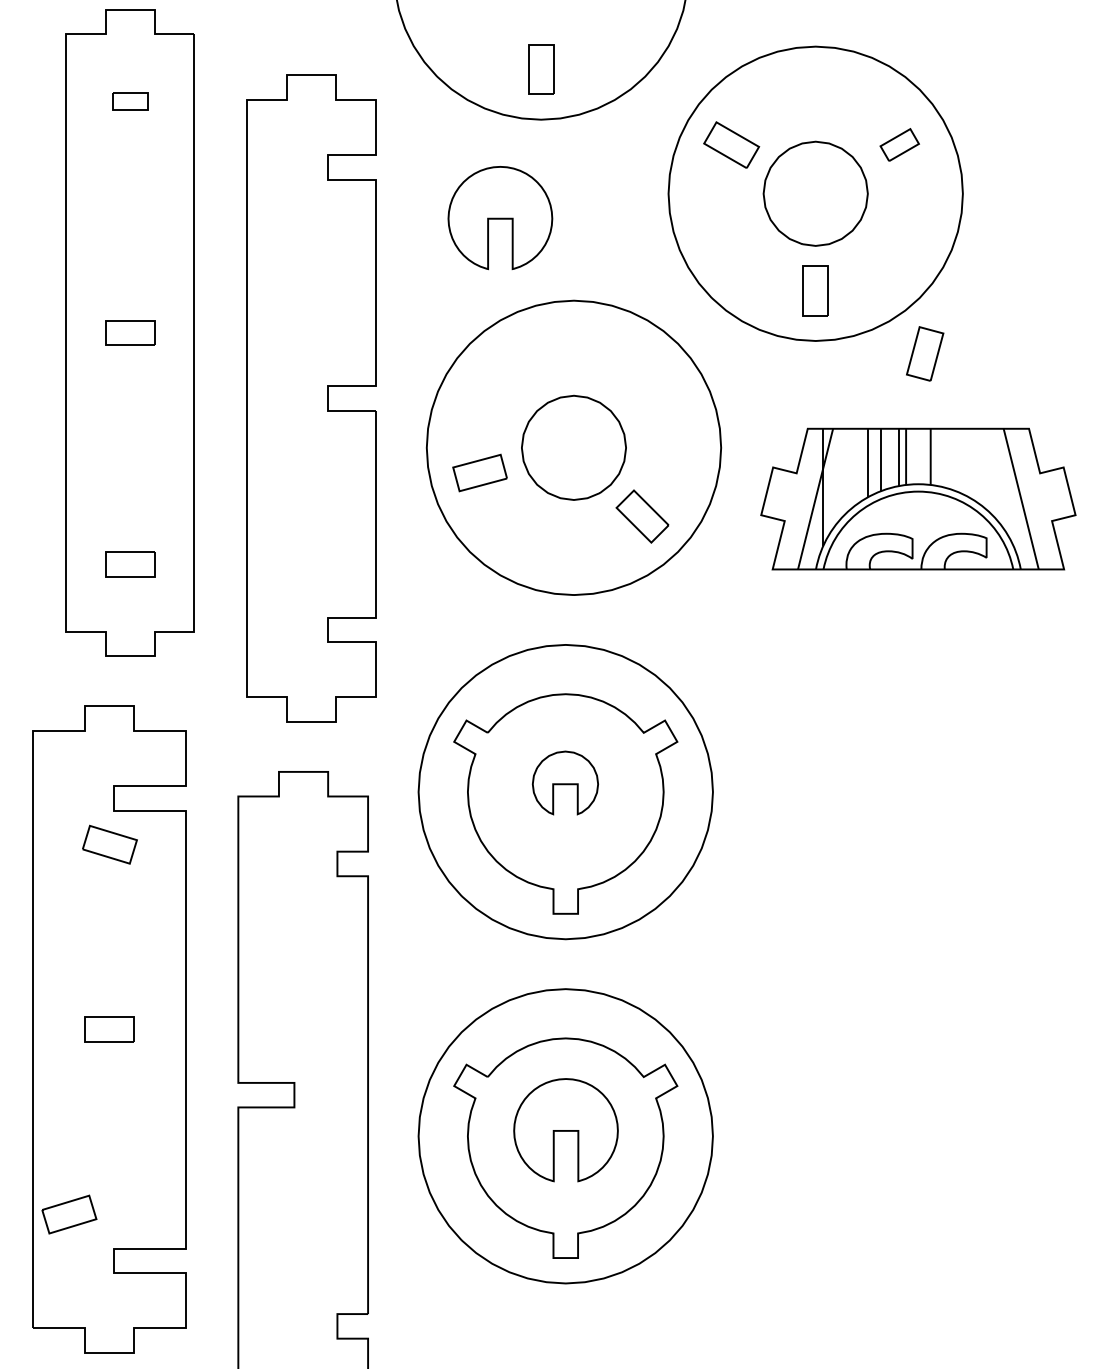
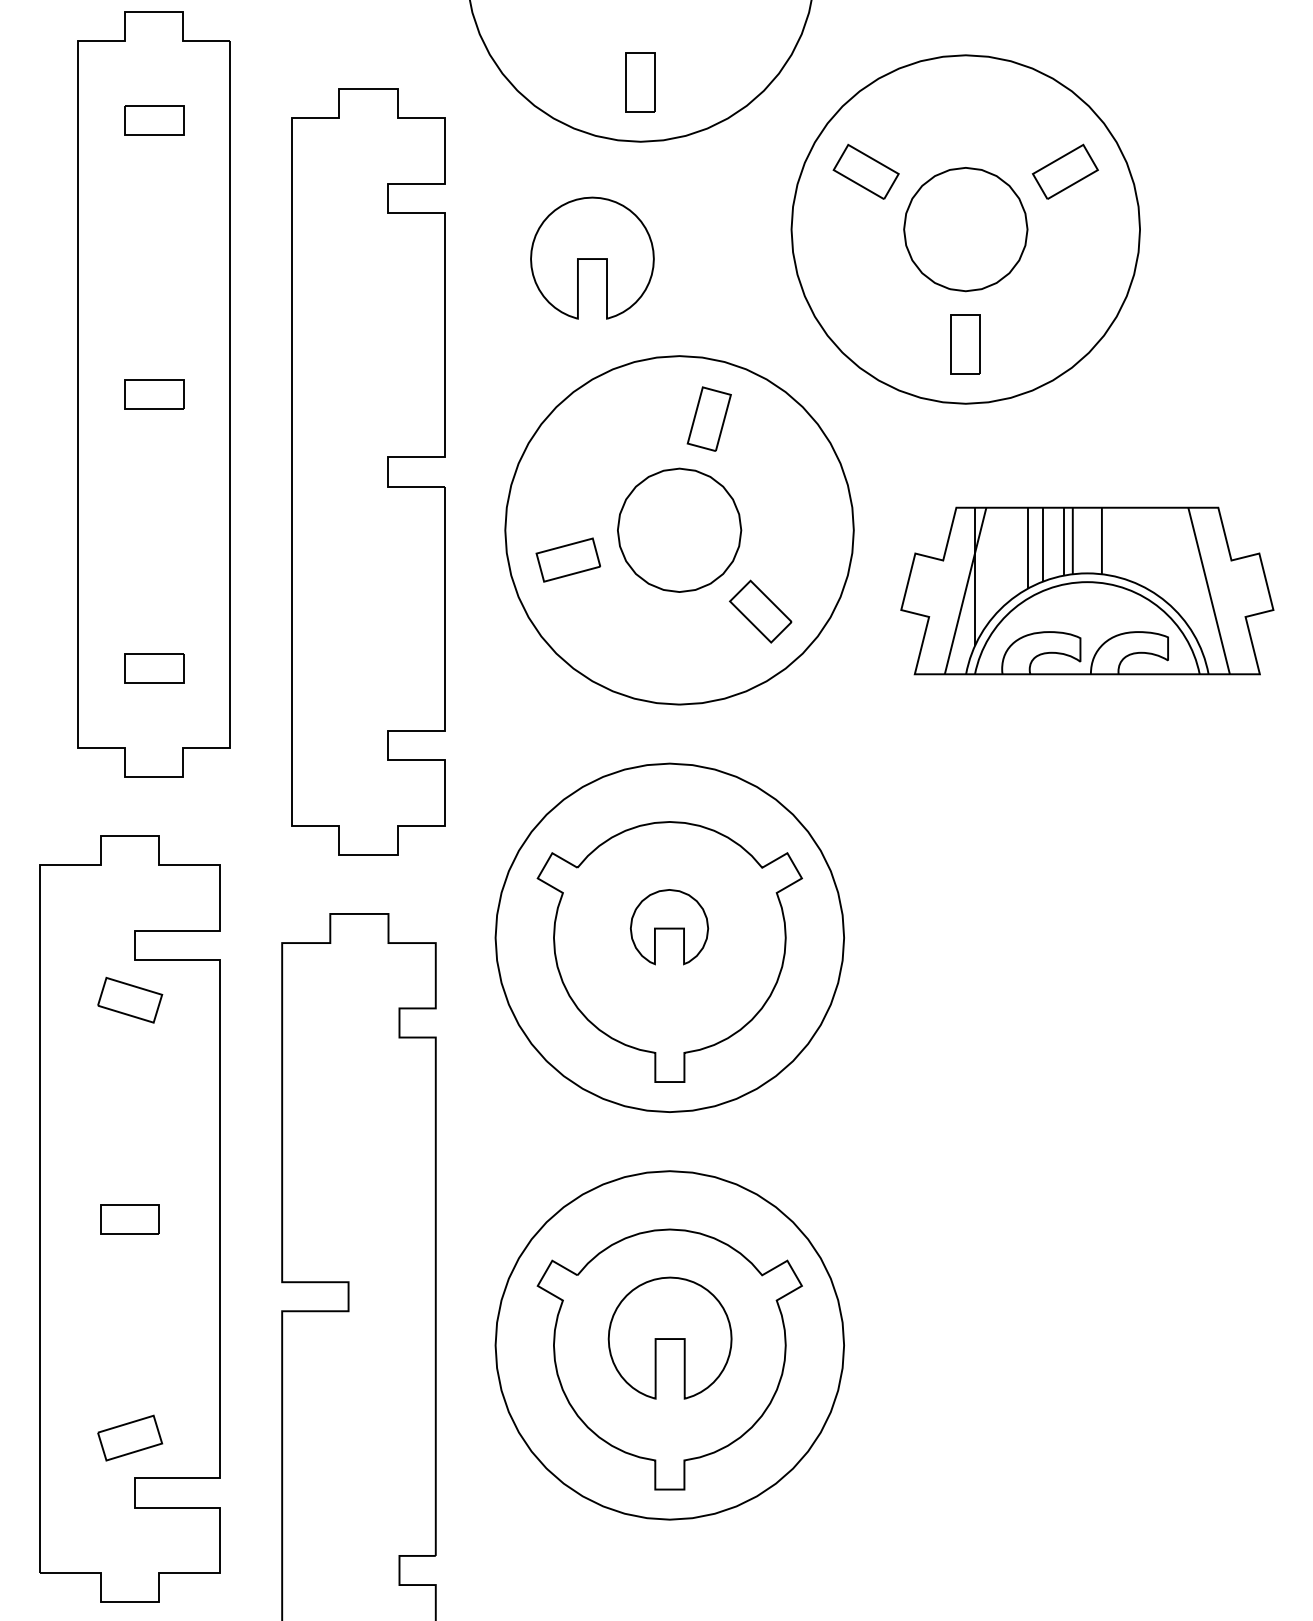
part: (130, 101) -> (154, 120), size x1.43
part: (899, 144) -> (1064, 171), size x1.43
part: (924, 353) -> (708, 418), moved
part: (69, 1214) -> (130, 1437), moved

